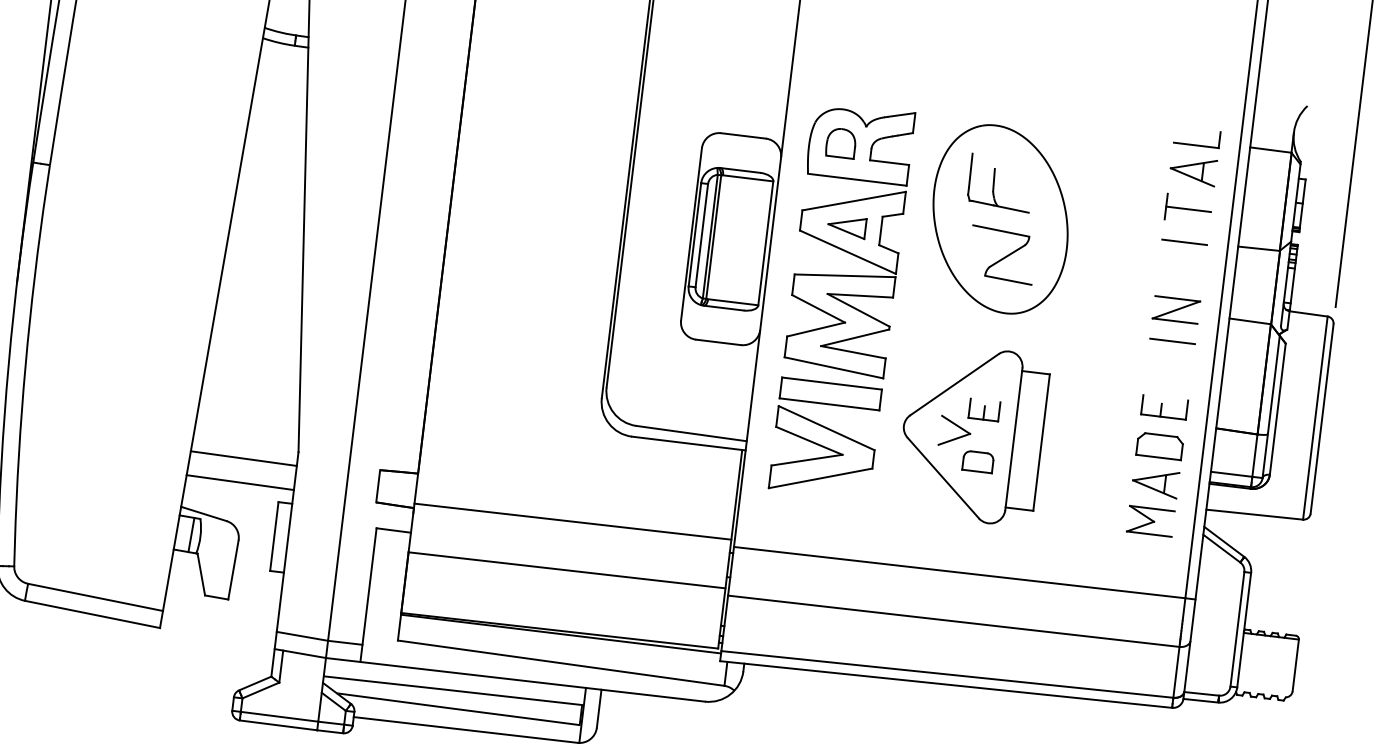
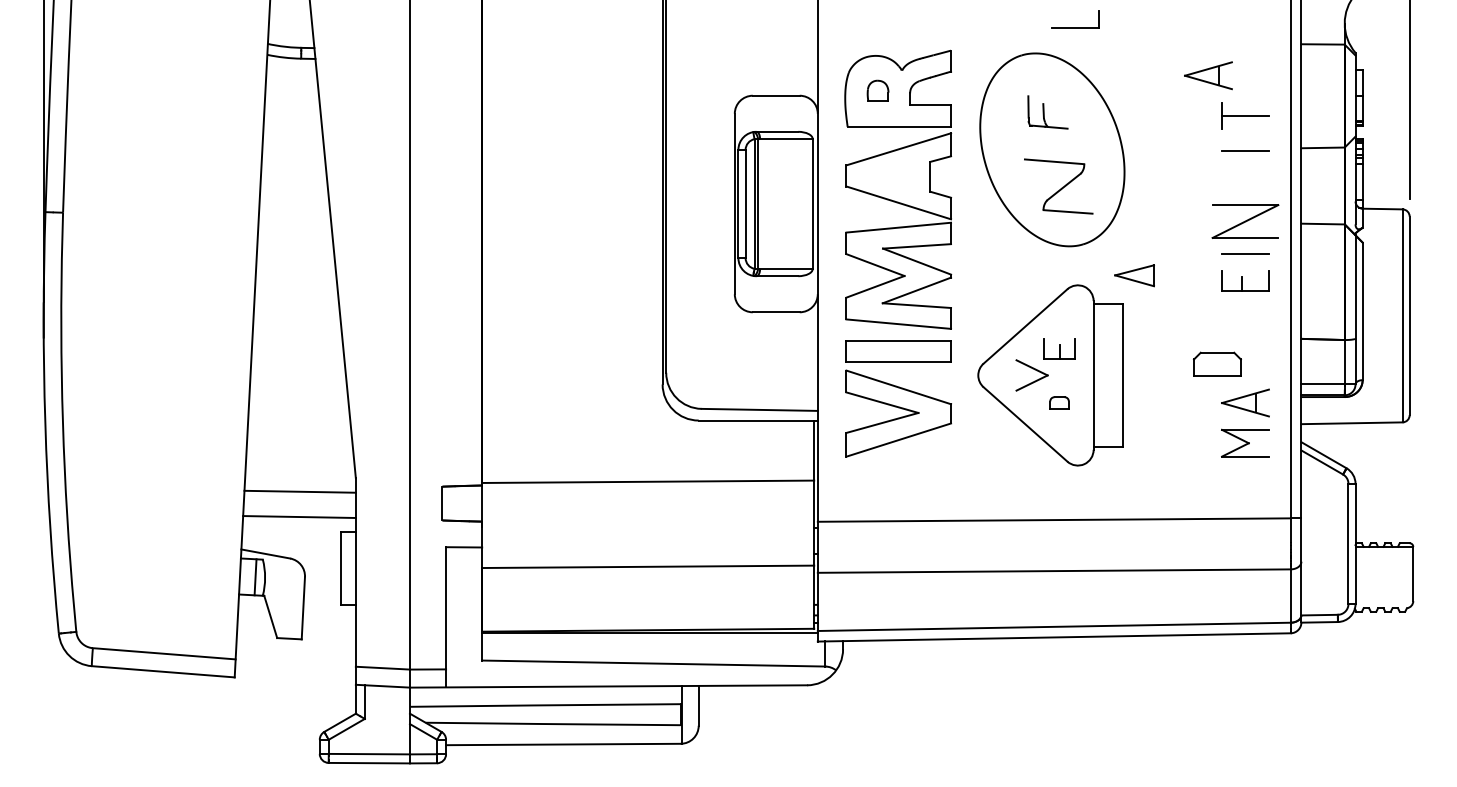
part: (840, 142) -> (877, 90), size x0.7
part: (1196, 145) -> (1075, 27), moved
part: (1193, 170) -> (1208, 75), moved
part: (1000, 183) -> (1047, 112), size x0.6
part: (846, 226) -> (1134, 275), moved
part: (1176, 309) -> (1245, 221), size x1.4
part: (1164, 407) -> (1245, 280), moved
part: (1160, 445) -> (1217, 363), moved
part: (978, 461) -> (1059, 402), size x0.6
line: (573, 521) -> (648, 481), moved

